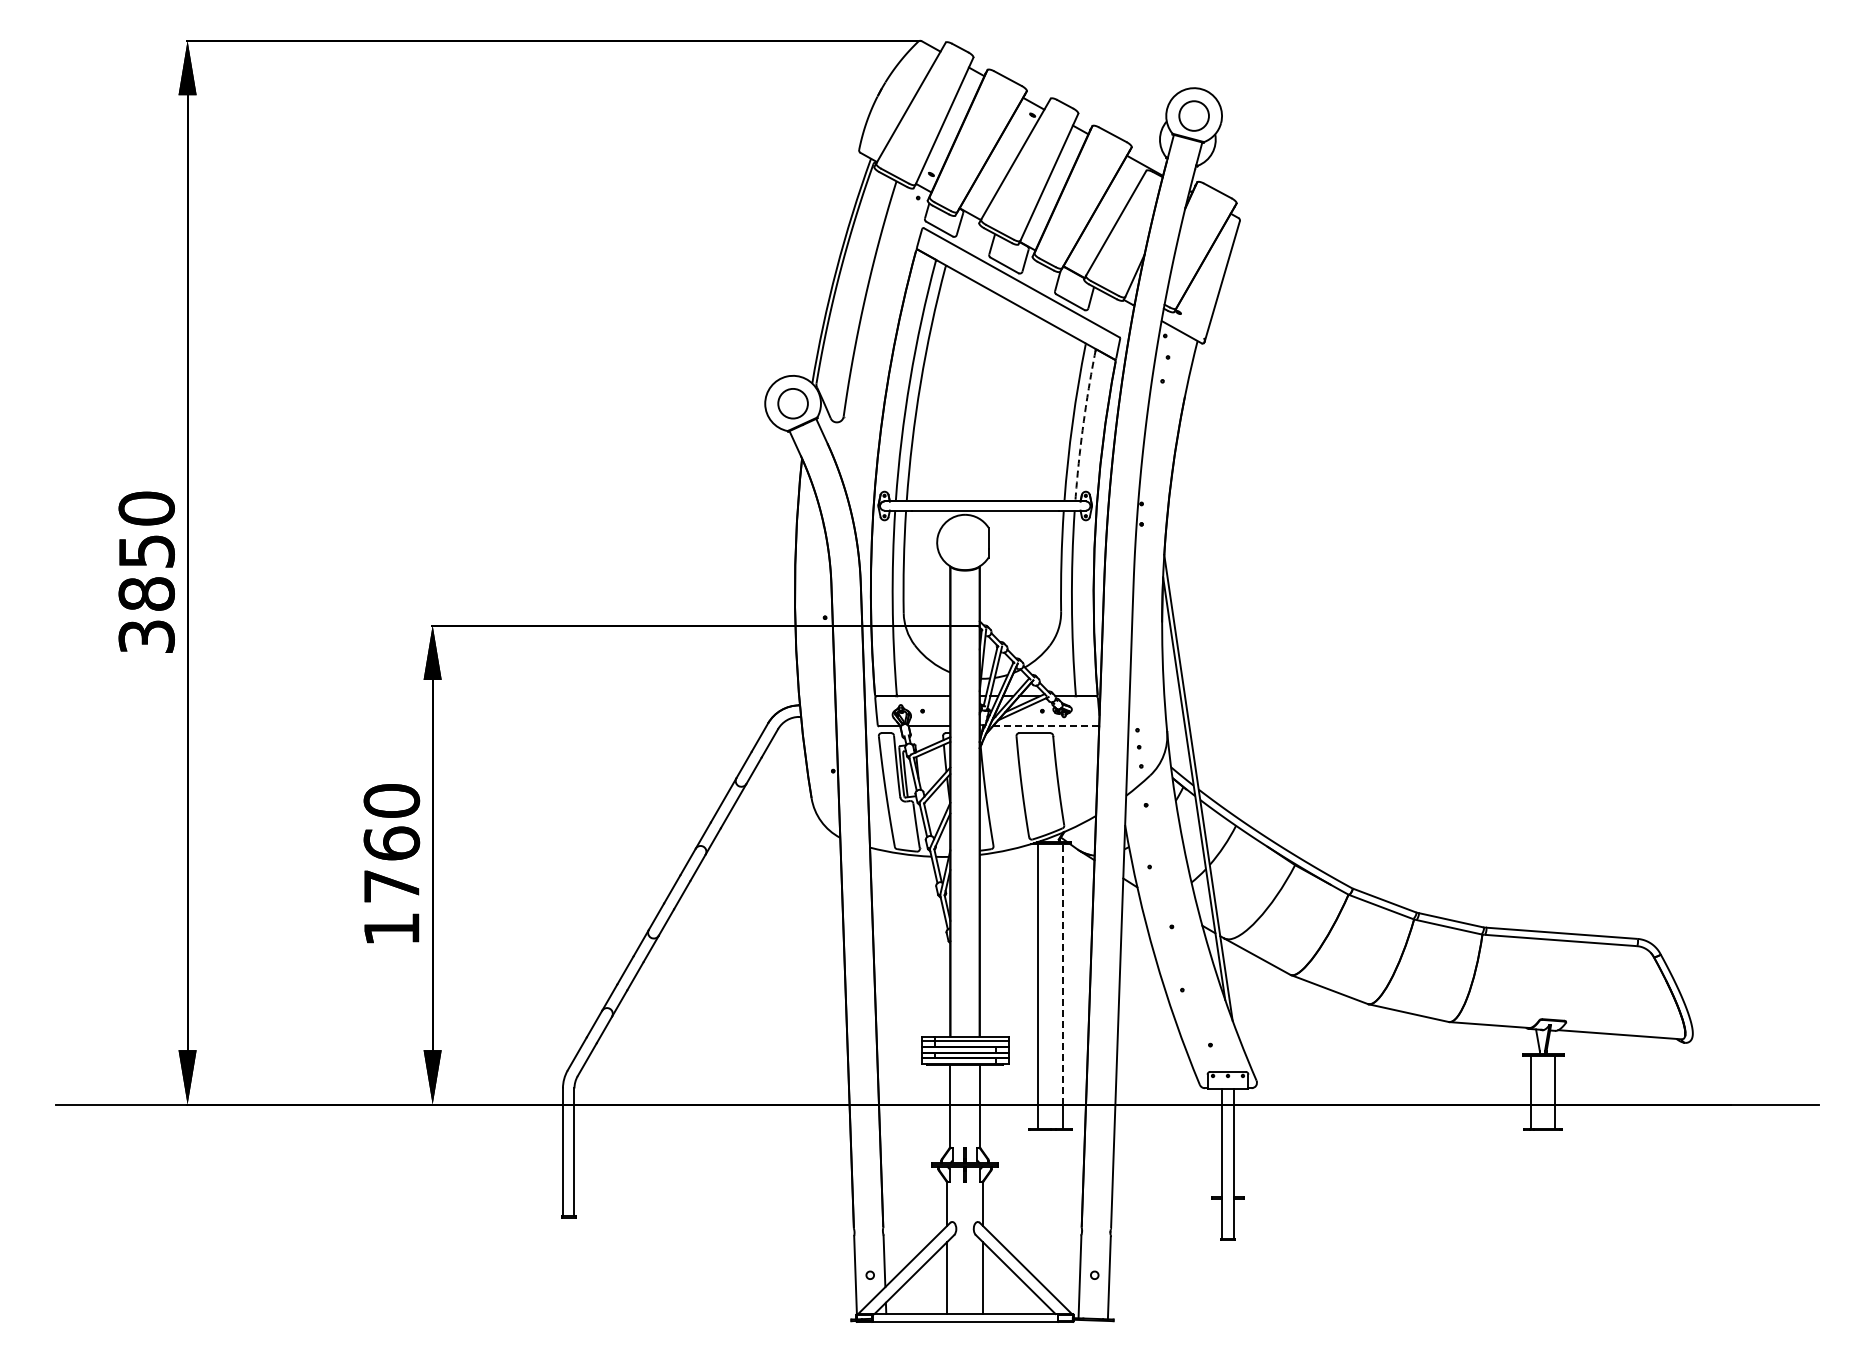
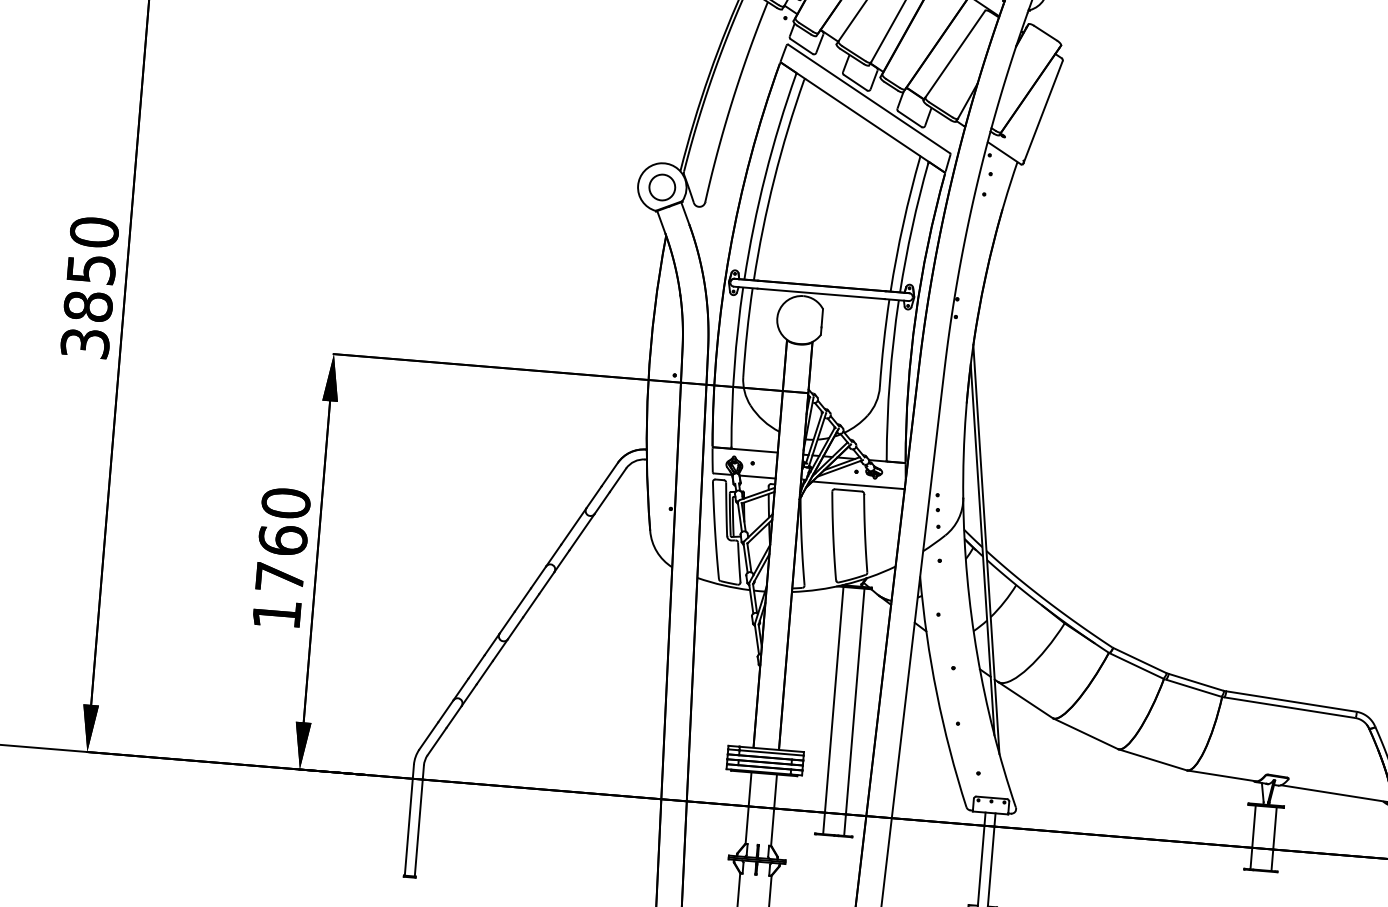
arc: (1083, 425) -> (912, 227), dashed -> solid
line: (1045, 726) -> (858, 485), dashed -> solid
line: (1062, 973) -> (855, 700), dashed -> solid

